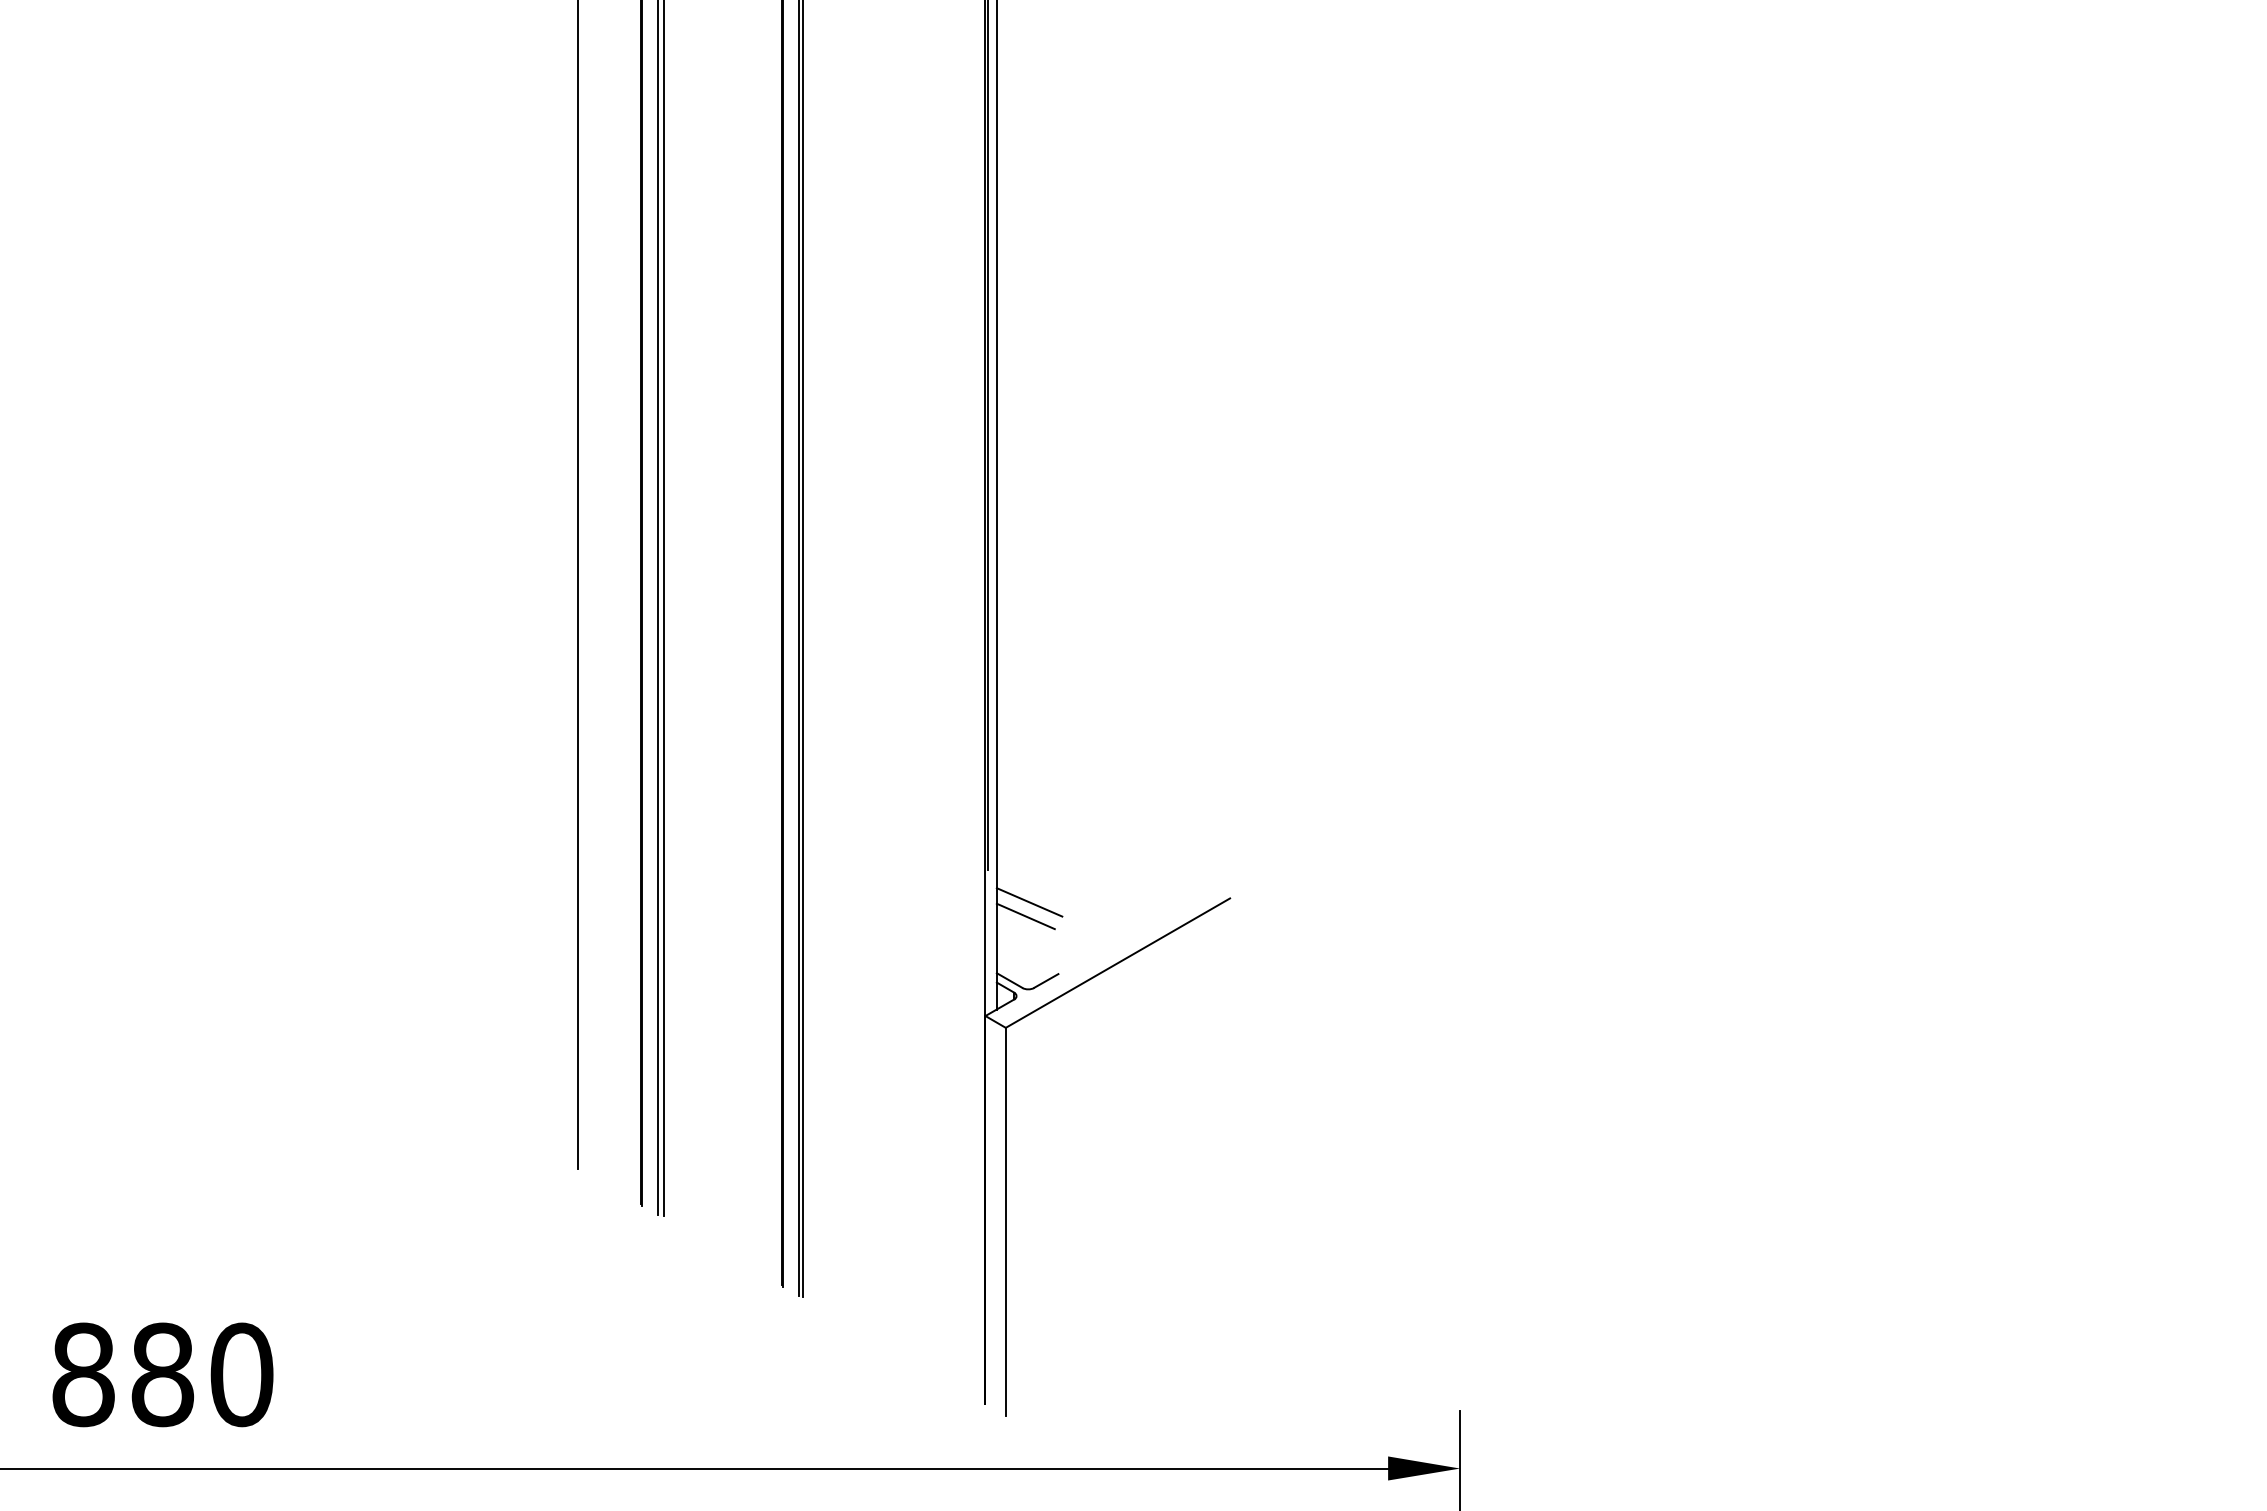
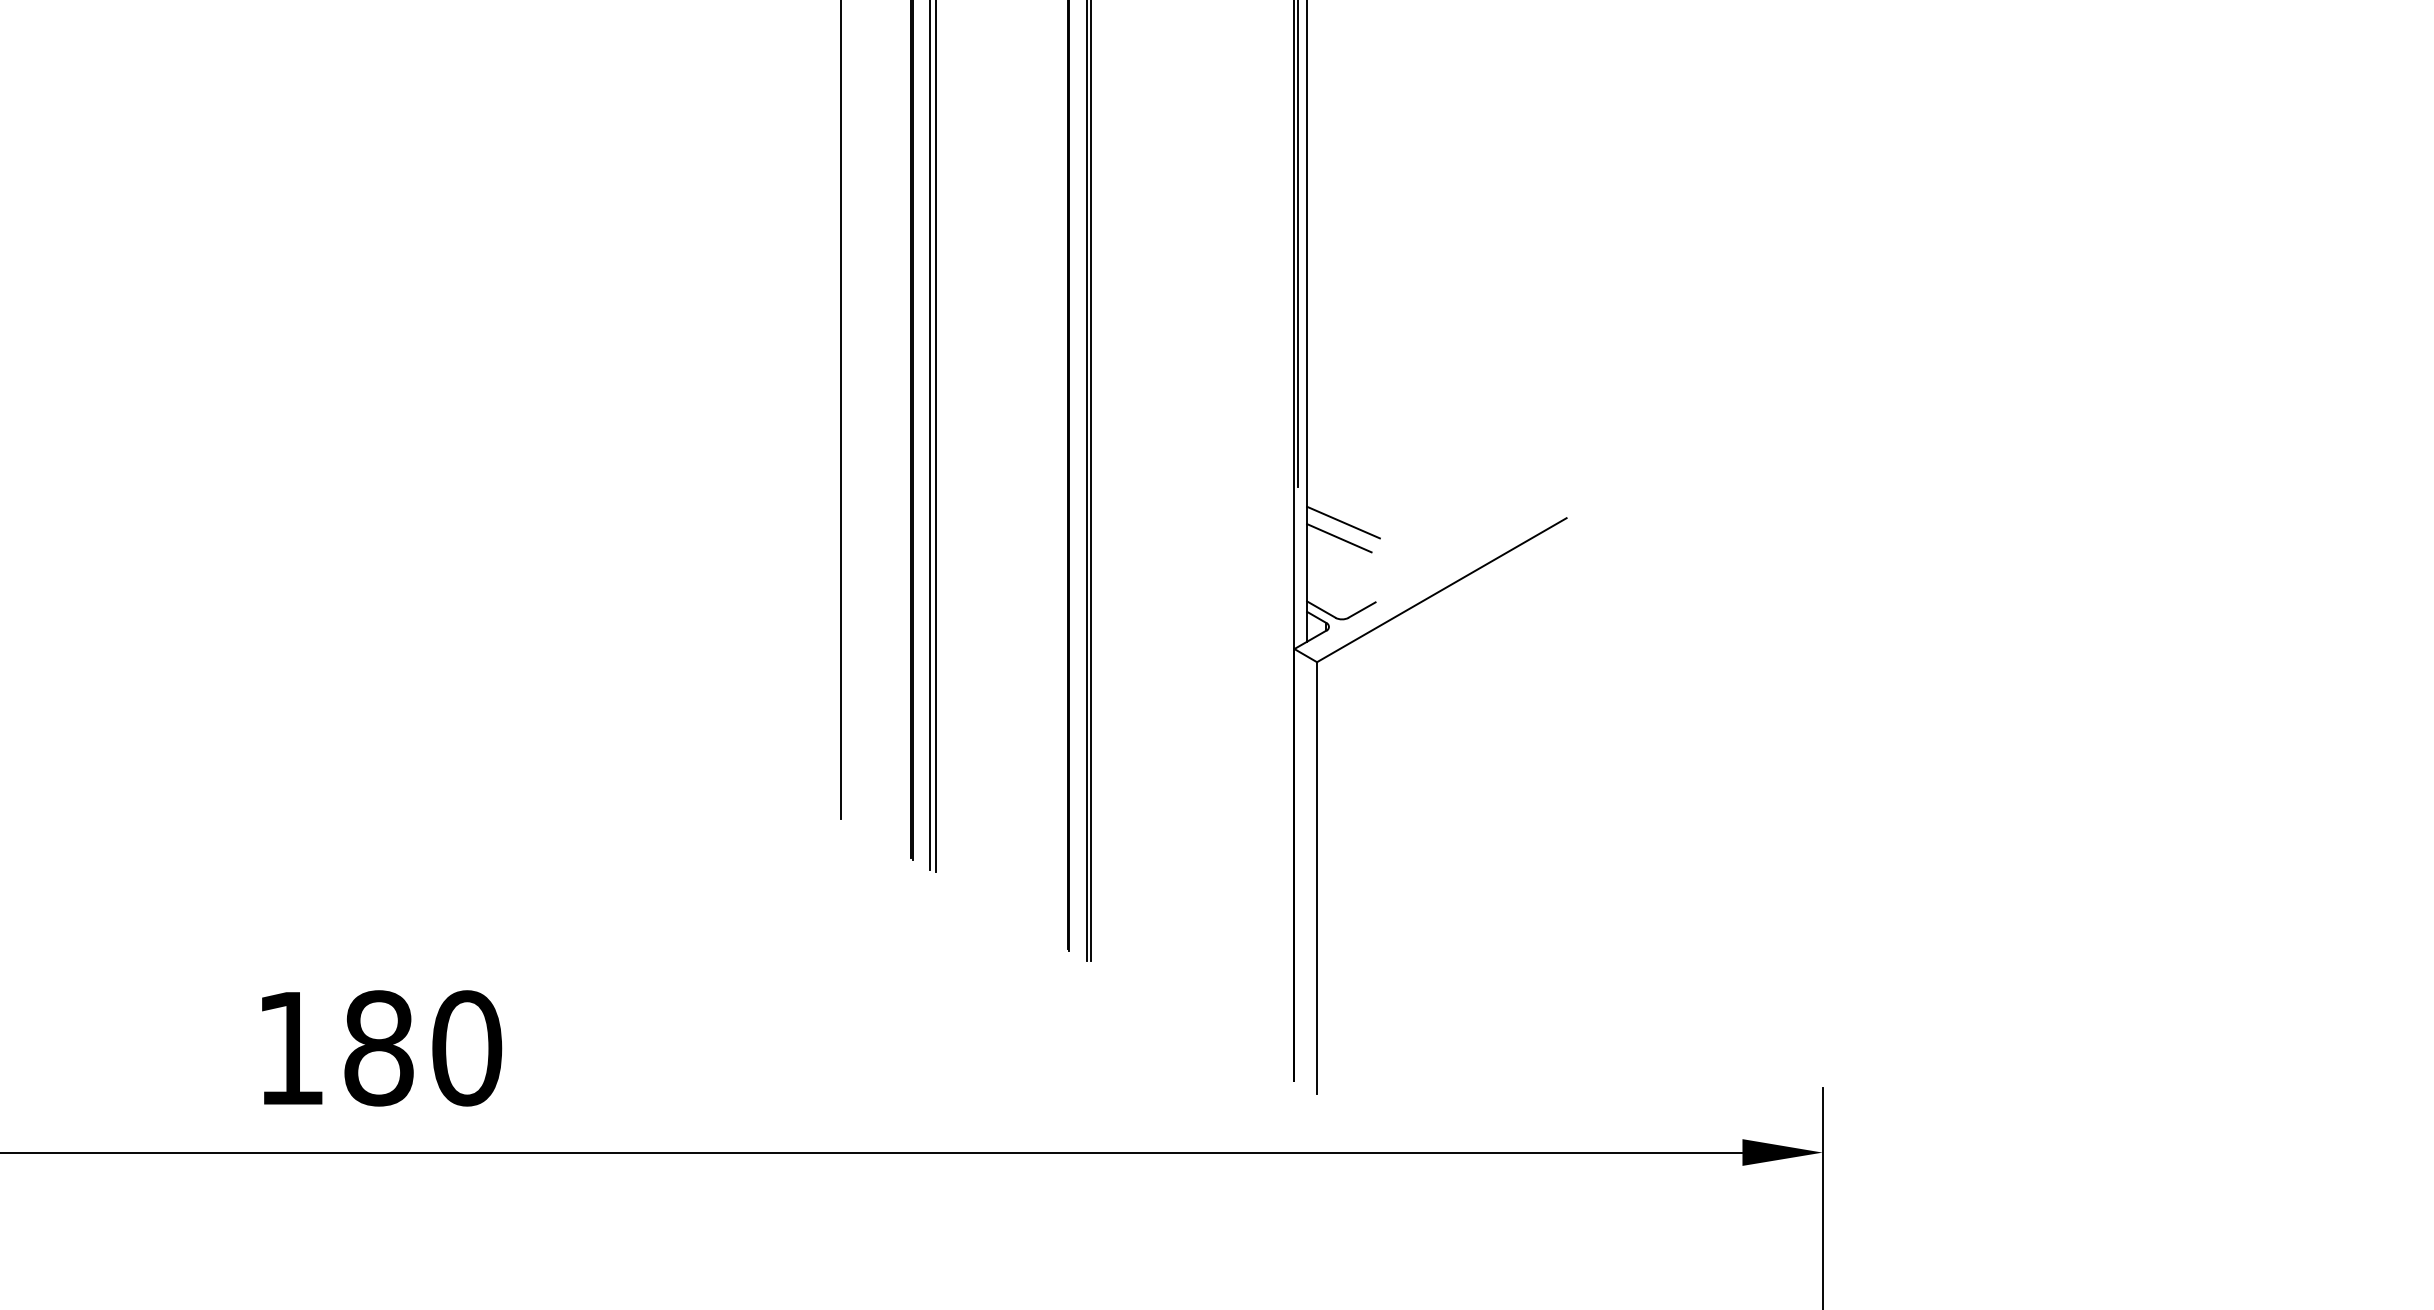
text: (83, 1374) -> (290, 1047), 880 -> 180

